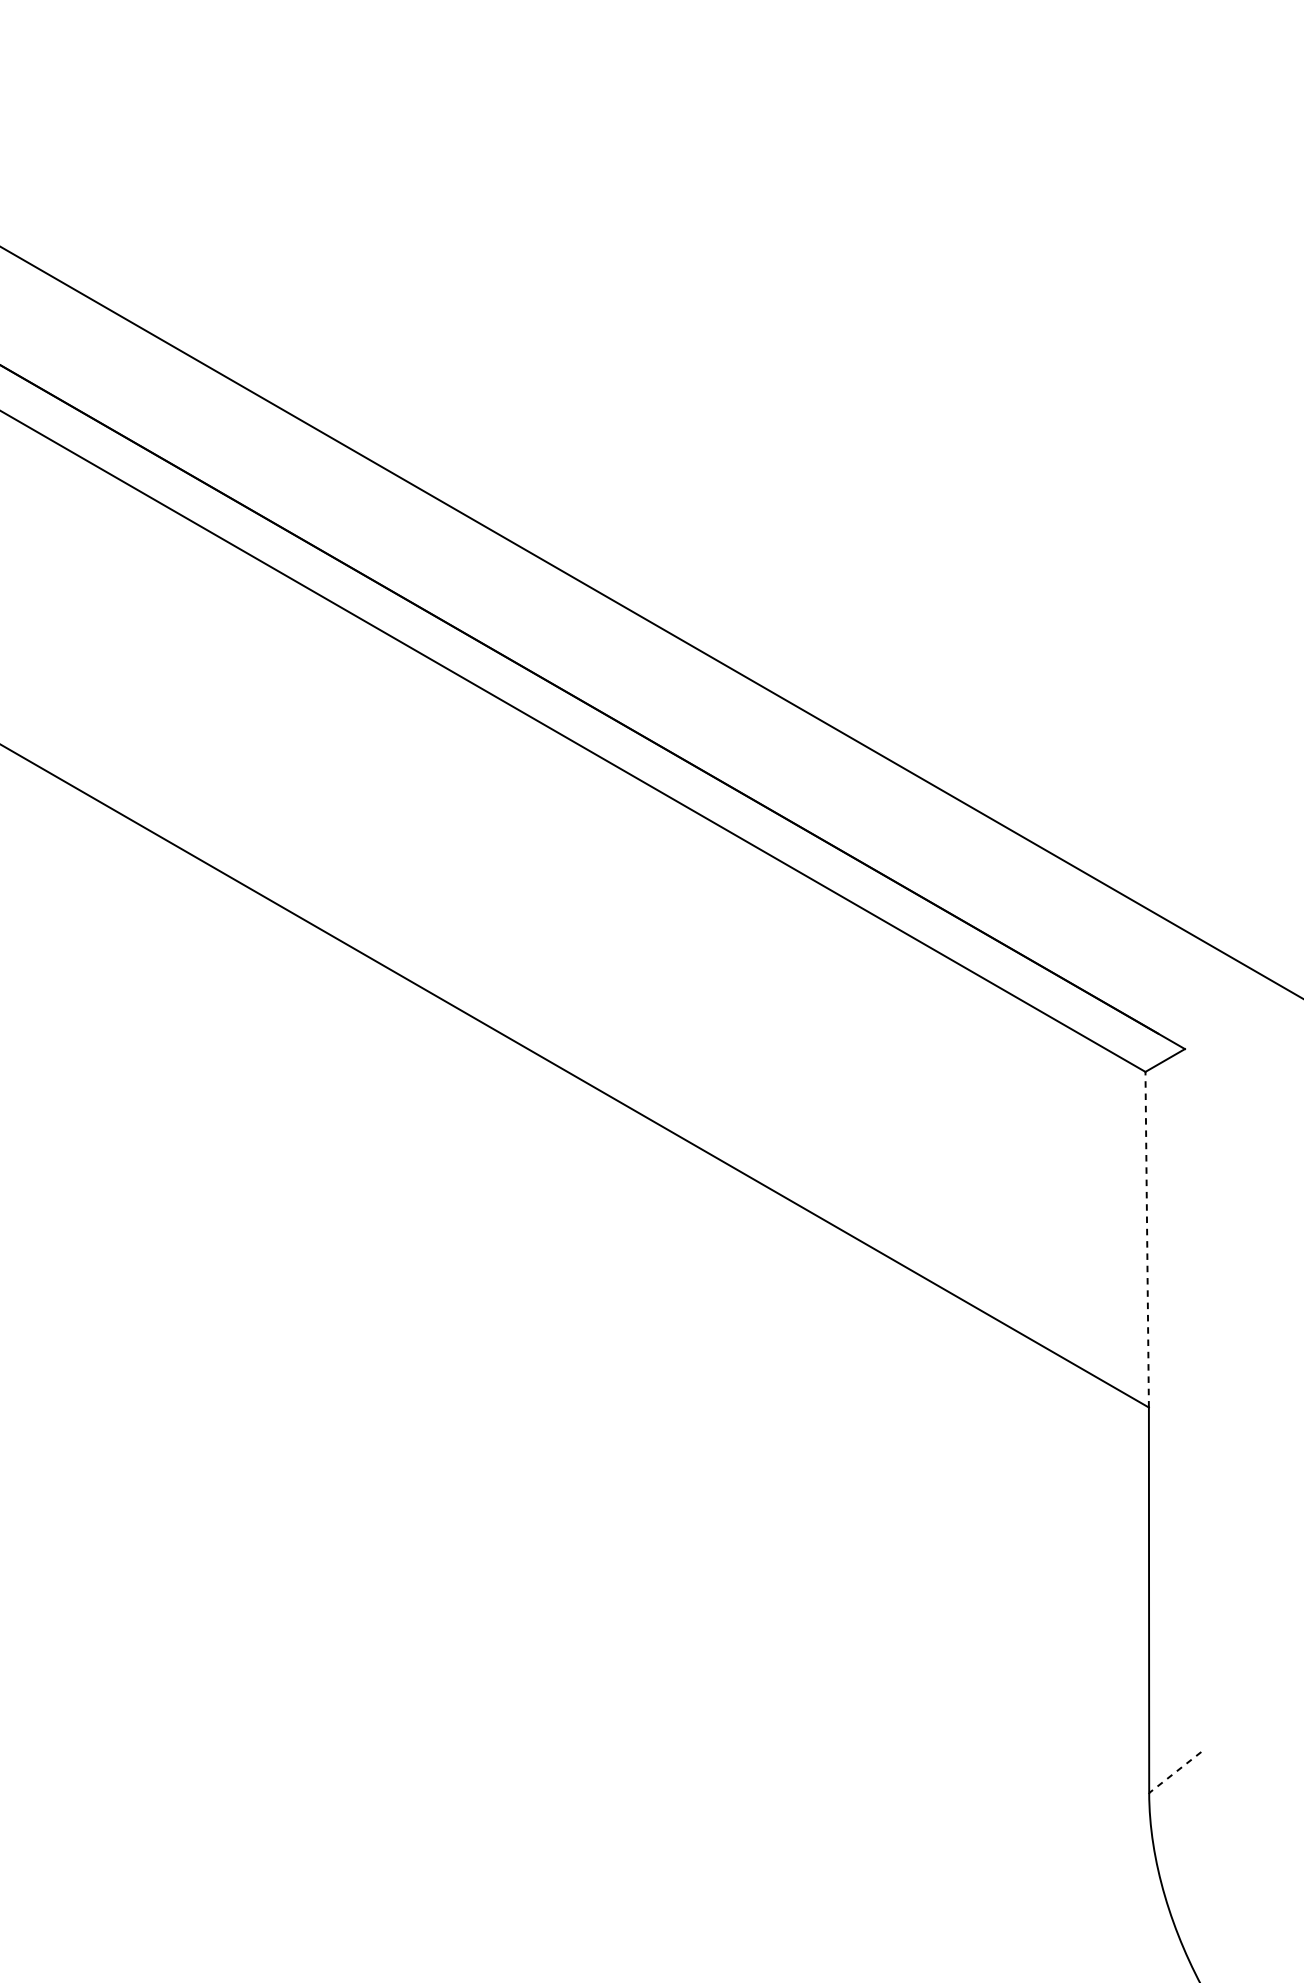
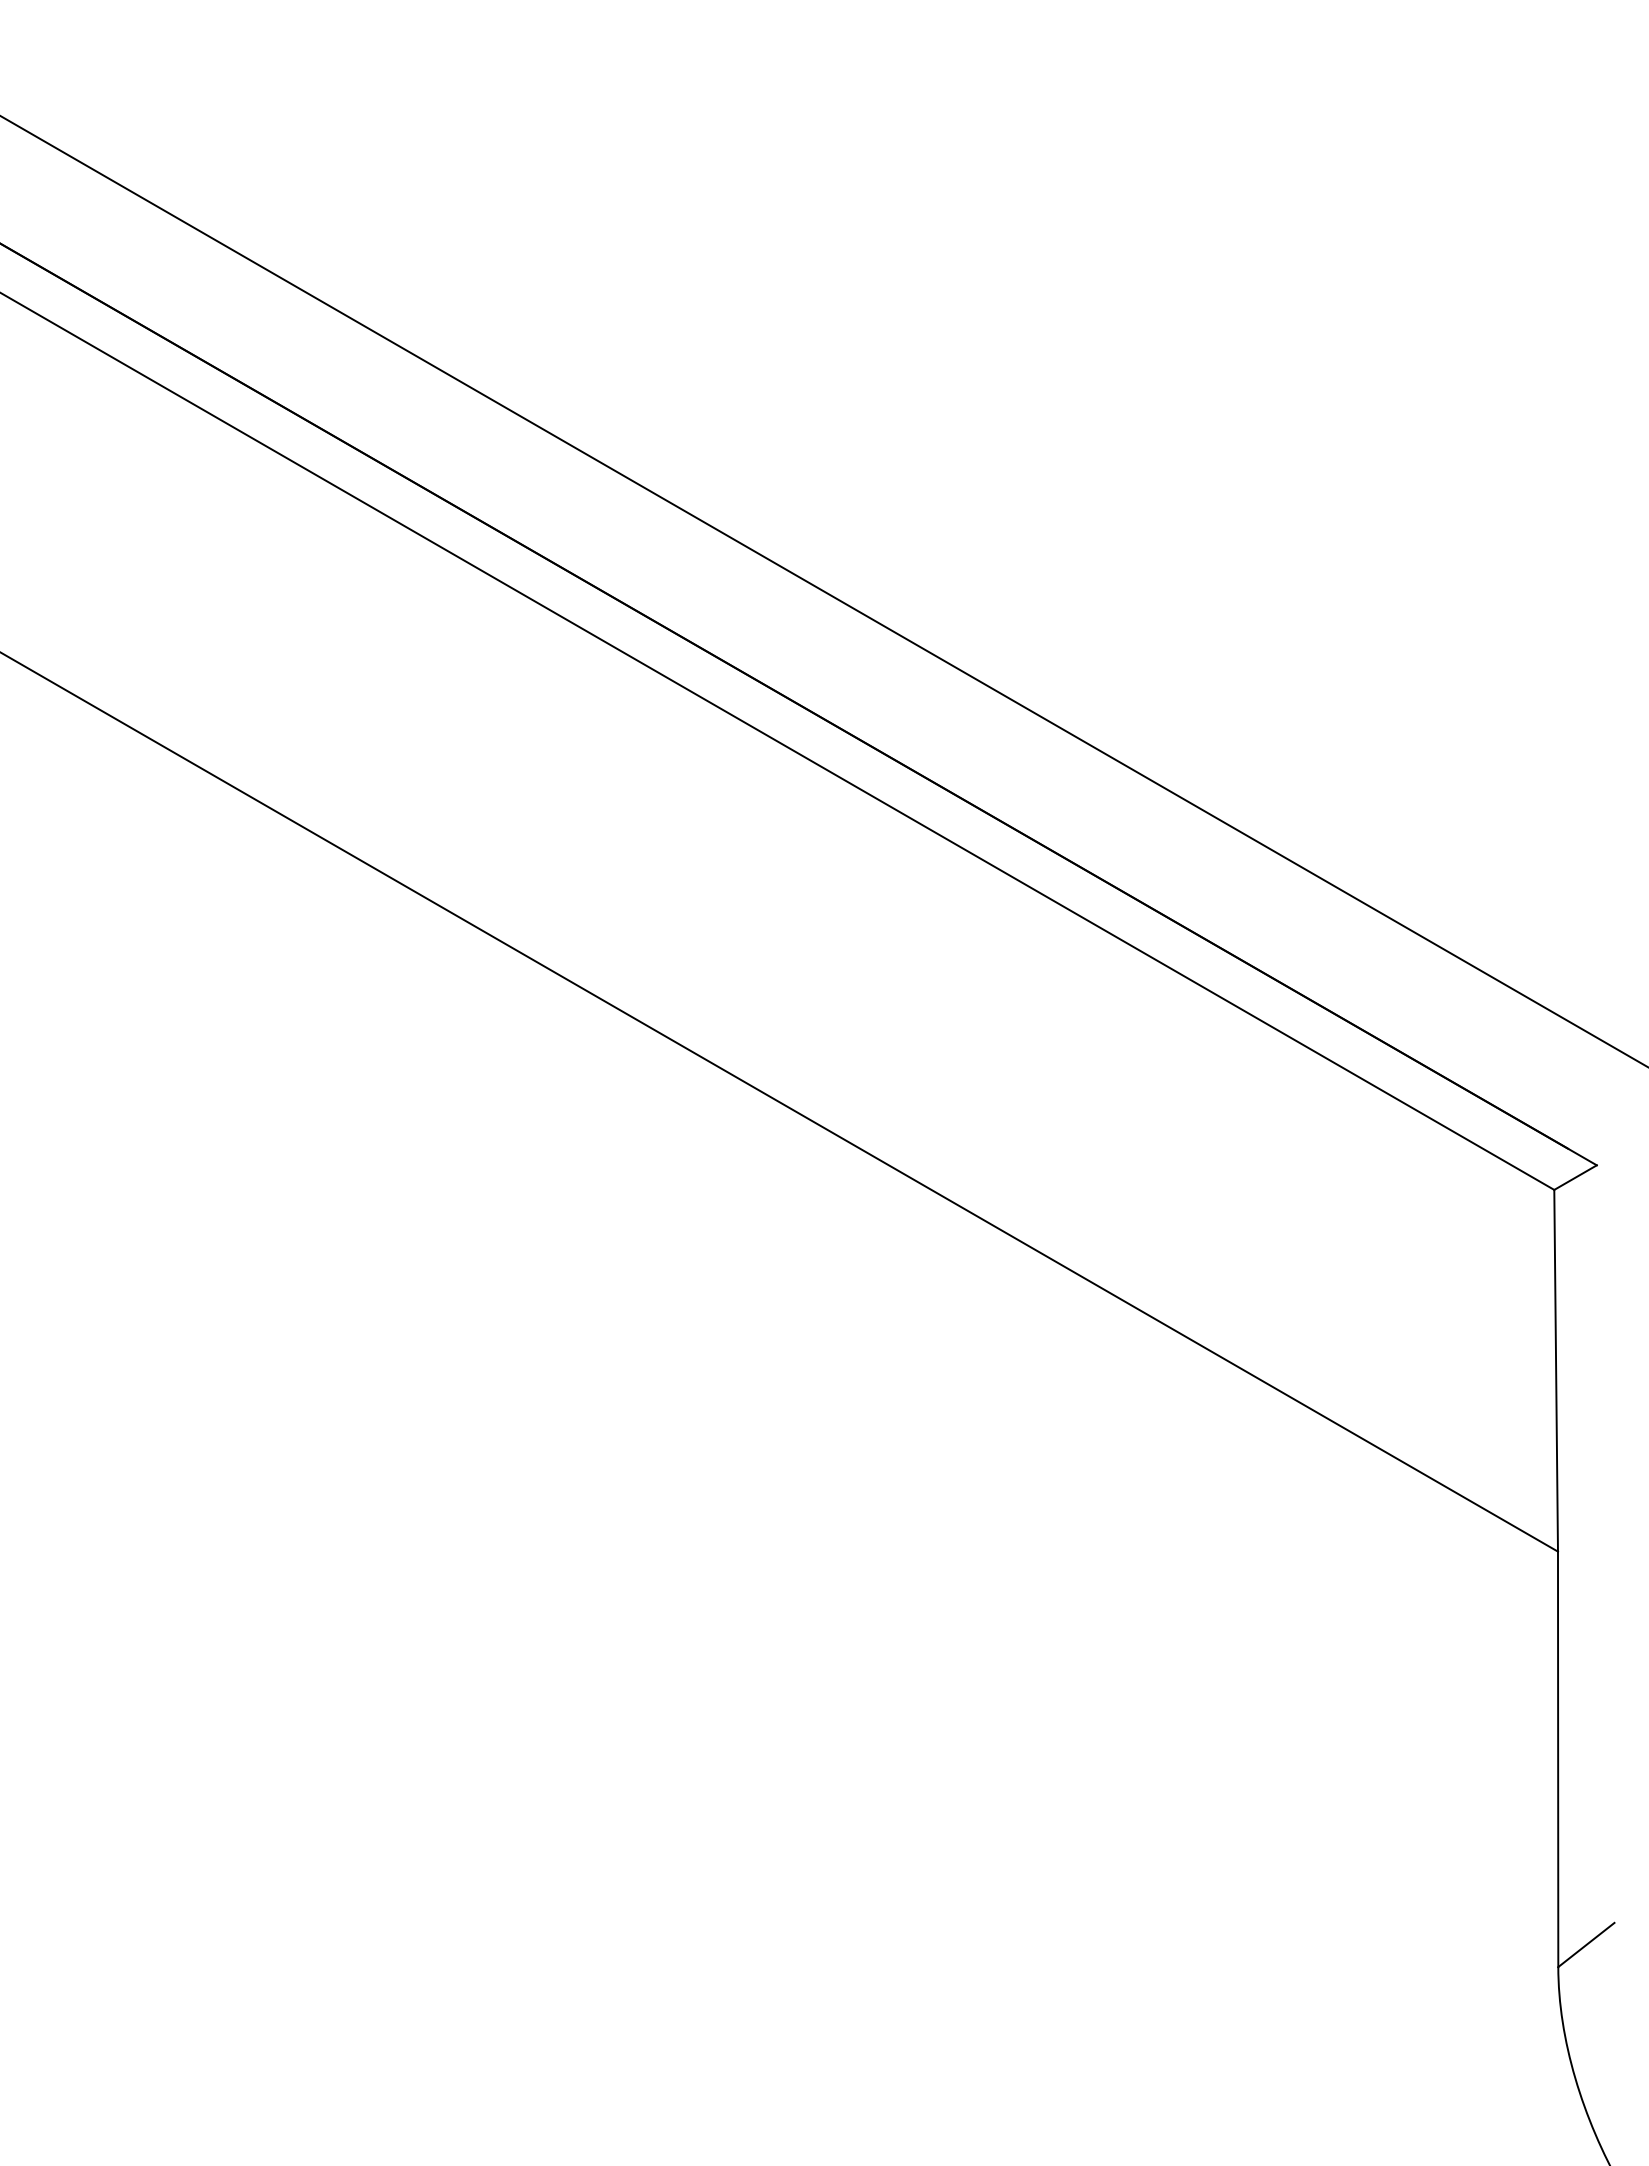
line: (1147, 1239) -> (1556, 1370), dashed -> solid
line: (1175, 1772) -> (1586, 1945), dashed -> solid

